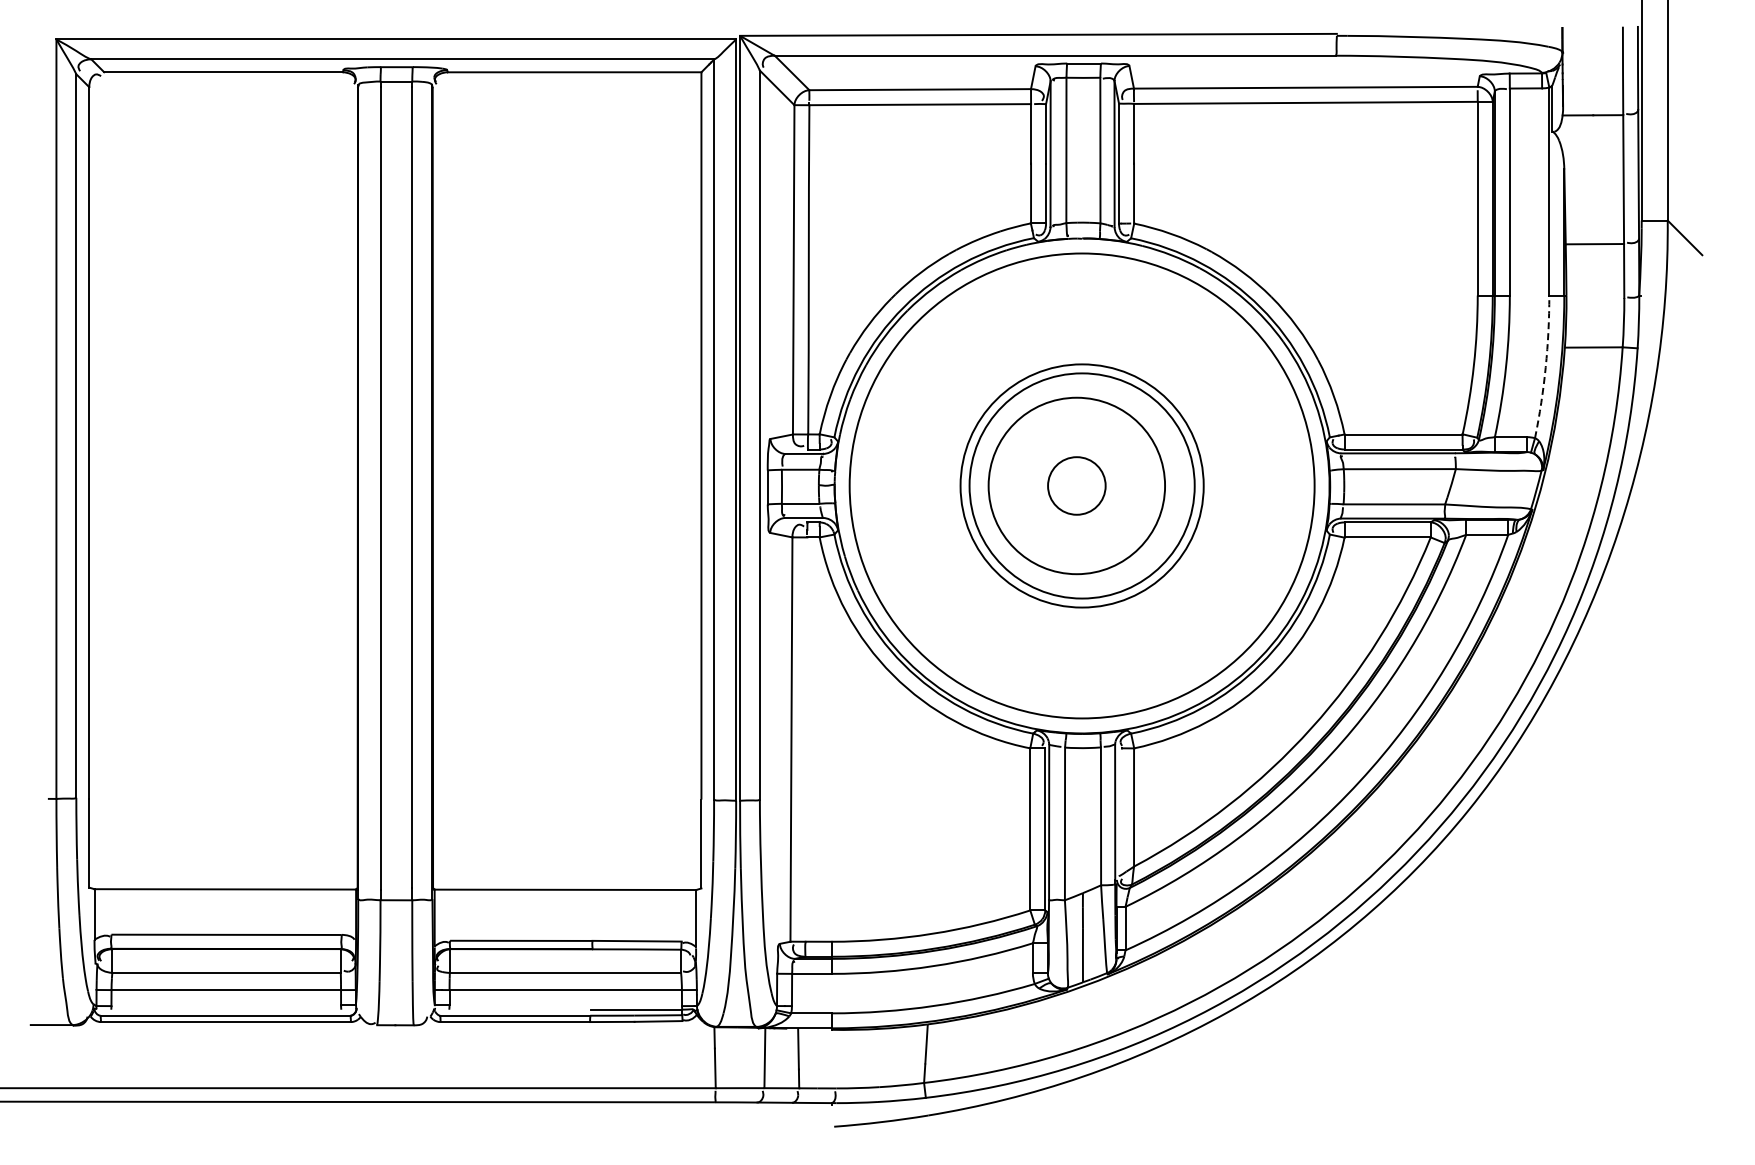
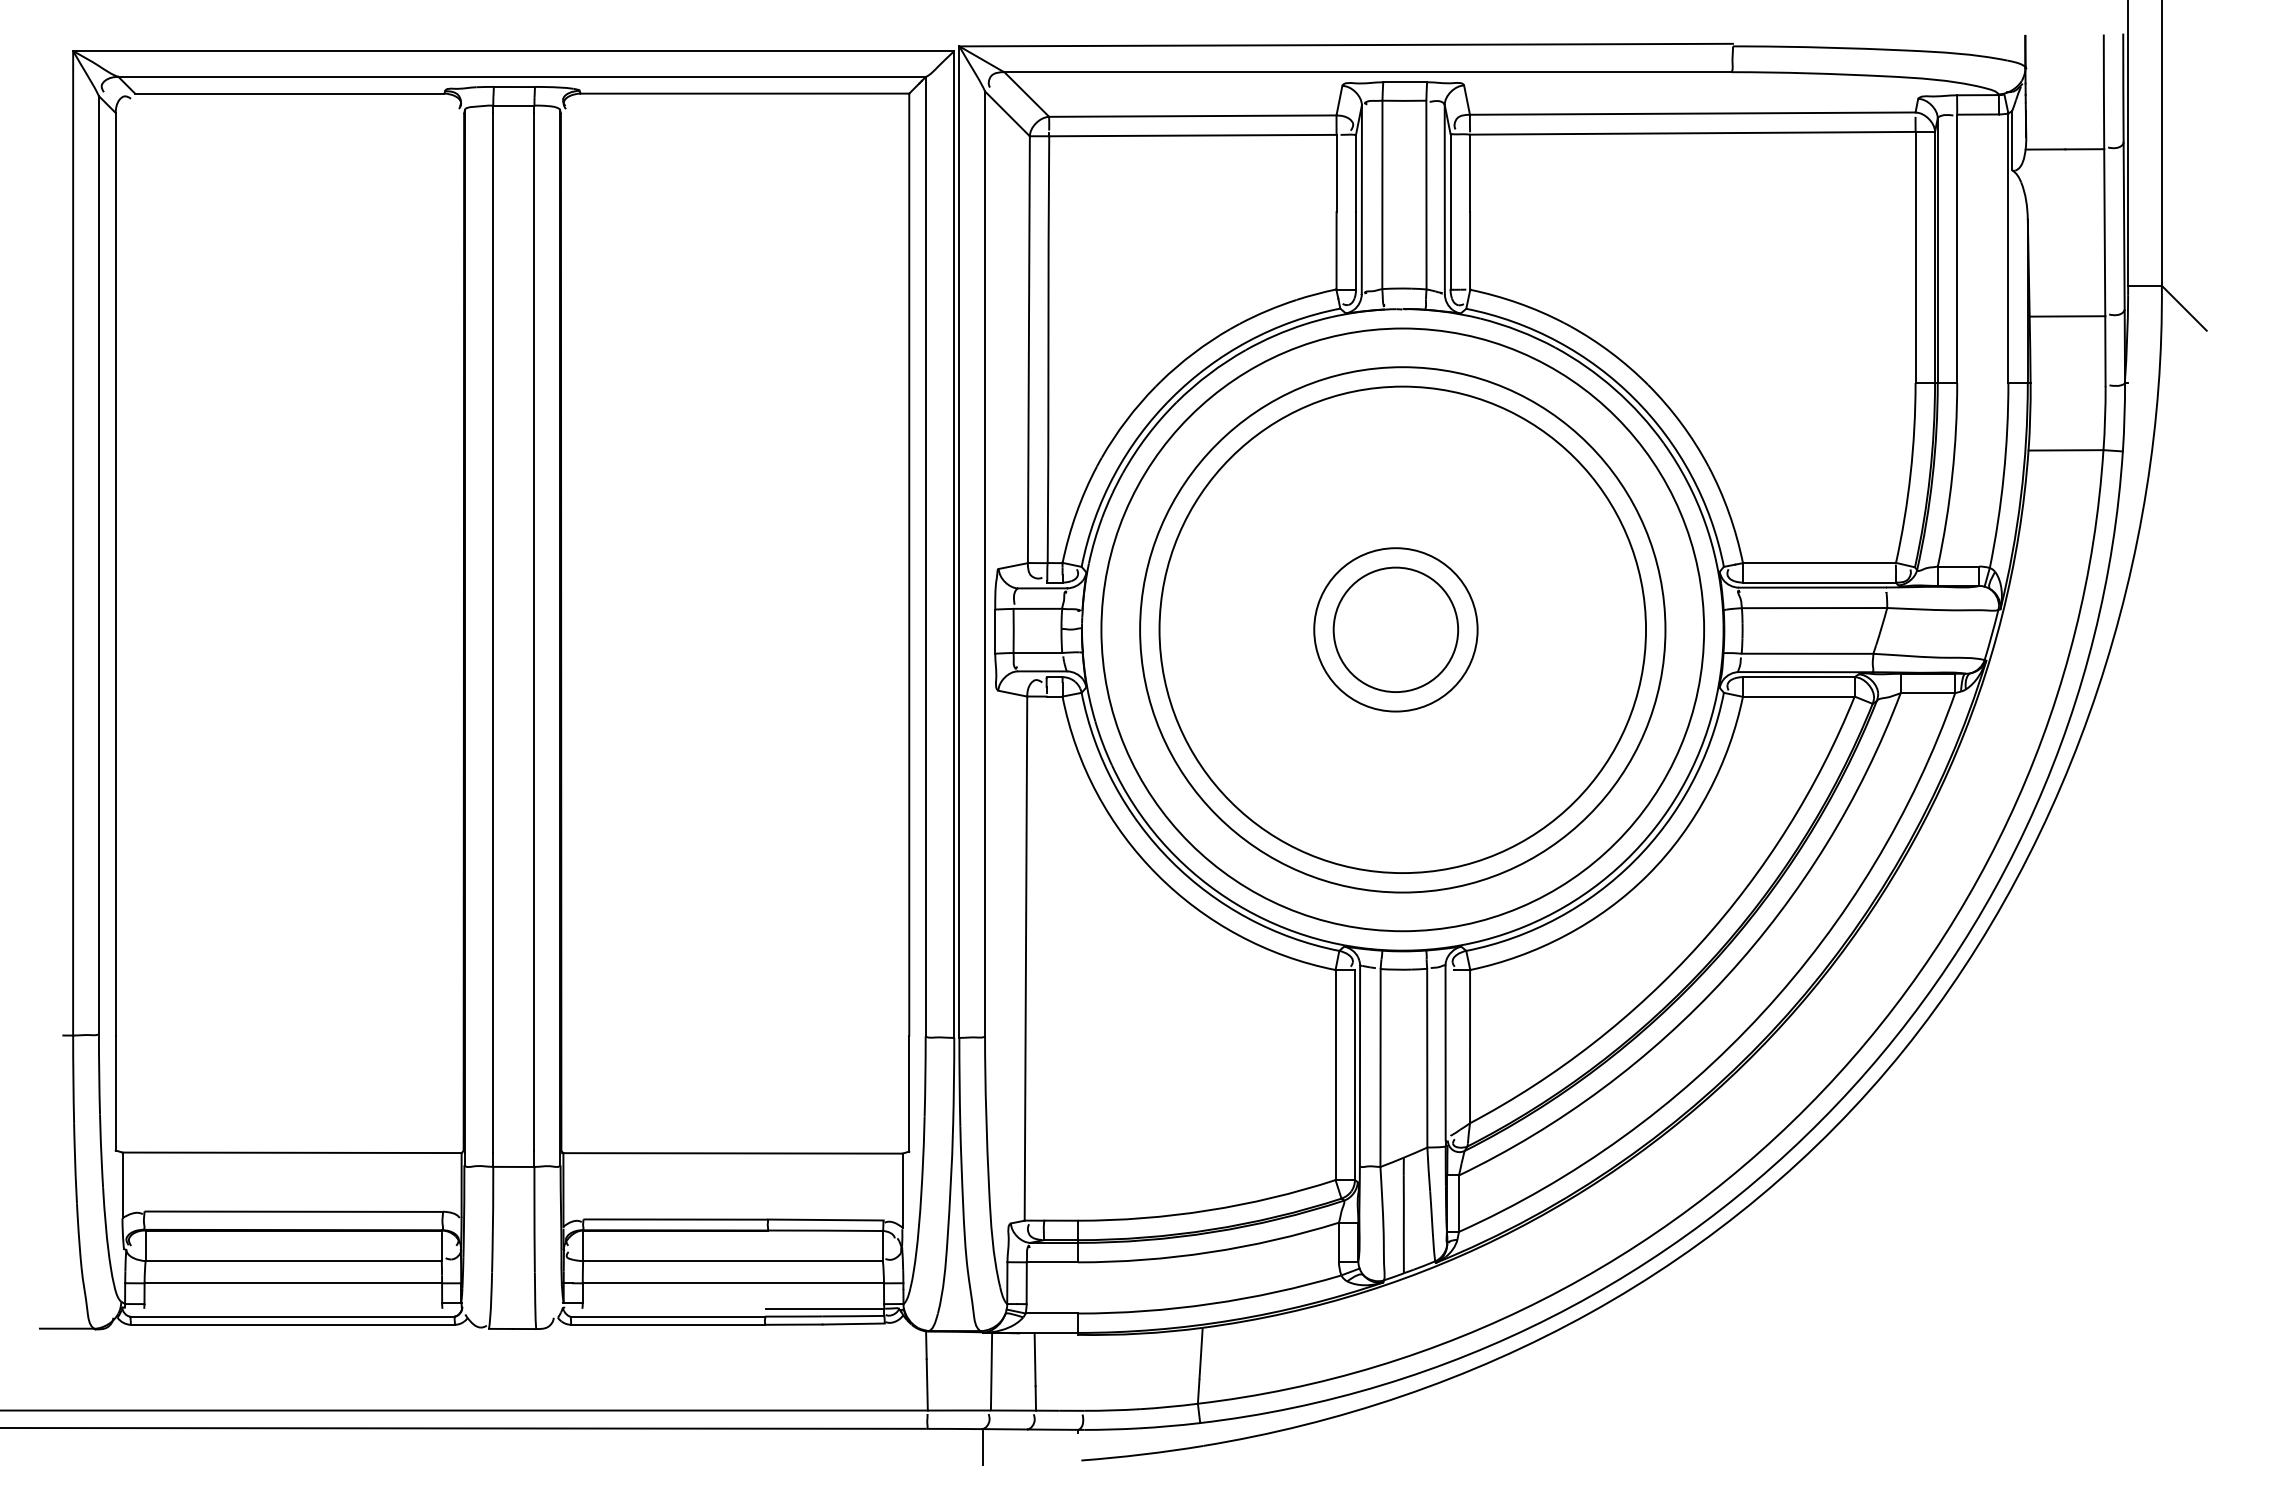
arc: (1545, 367) -> (2003, 476), dashed -> solid
circle: (1076, 485) -> (1395, 629), size x0.71
circle: (1076, 485) -> (1395, 629), size x1.67
circle: (1081, 485) -> (1401, 629), size x1.67
circle: (1081, 485) -> (1401, 629), size x1.67
line: (758, 1117) -> (983, 1448), added

